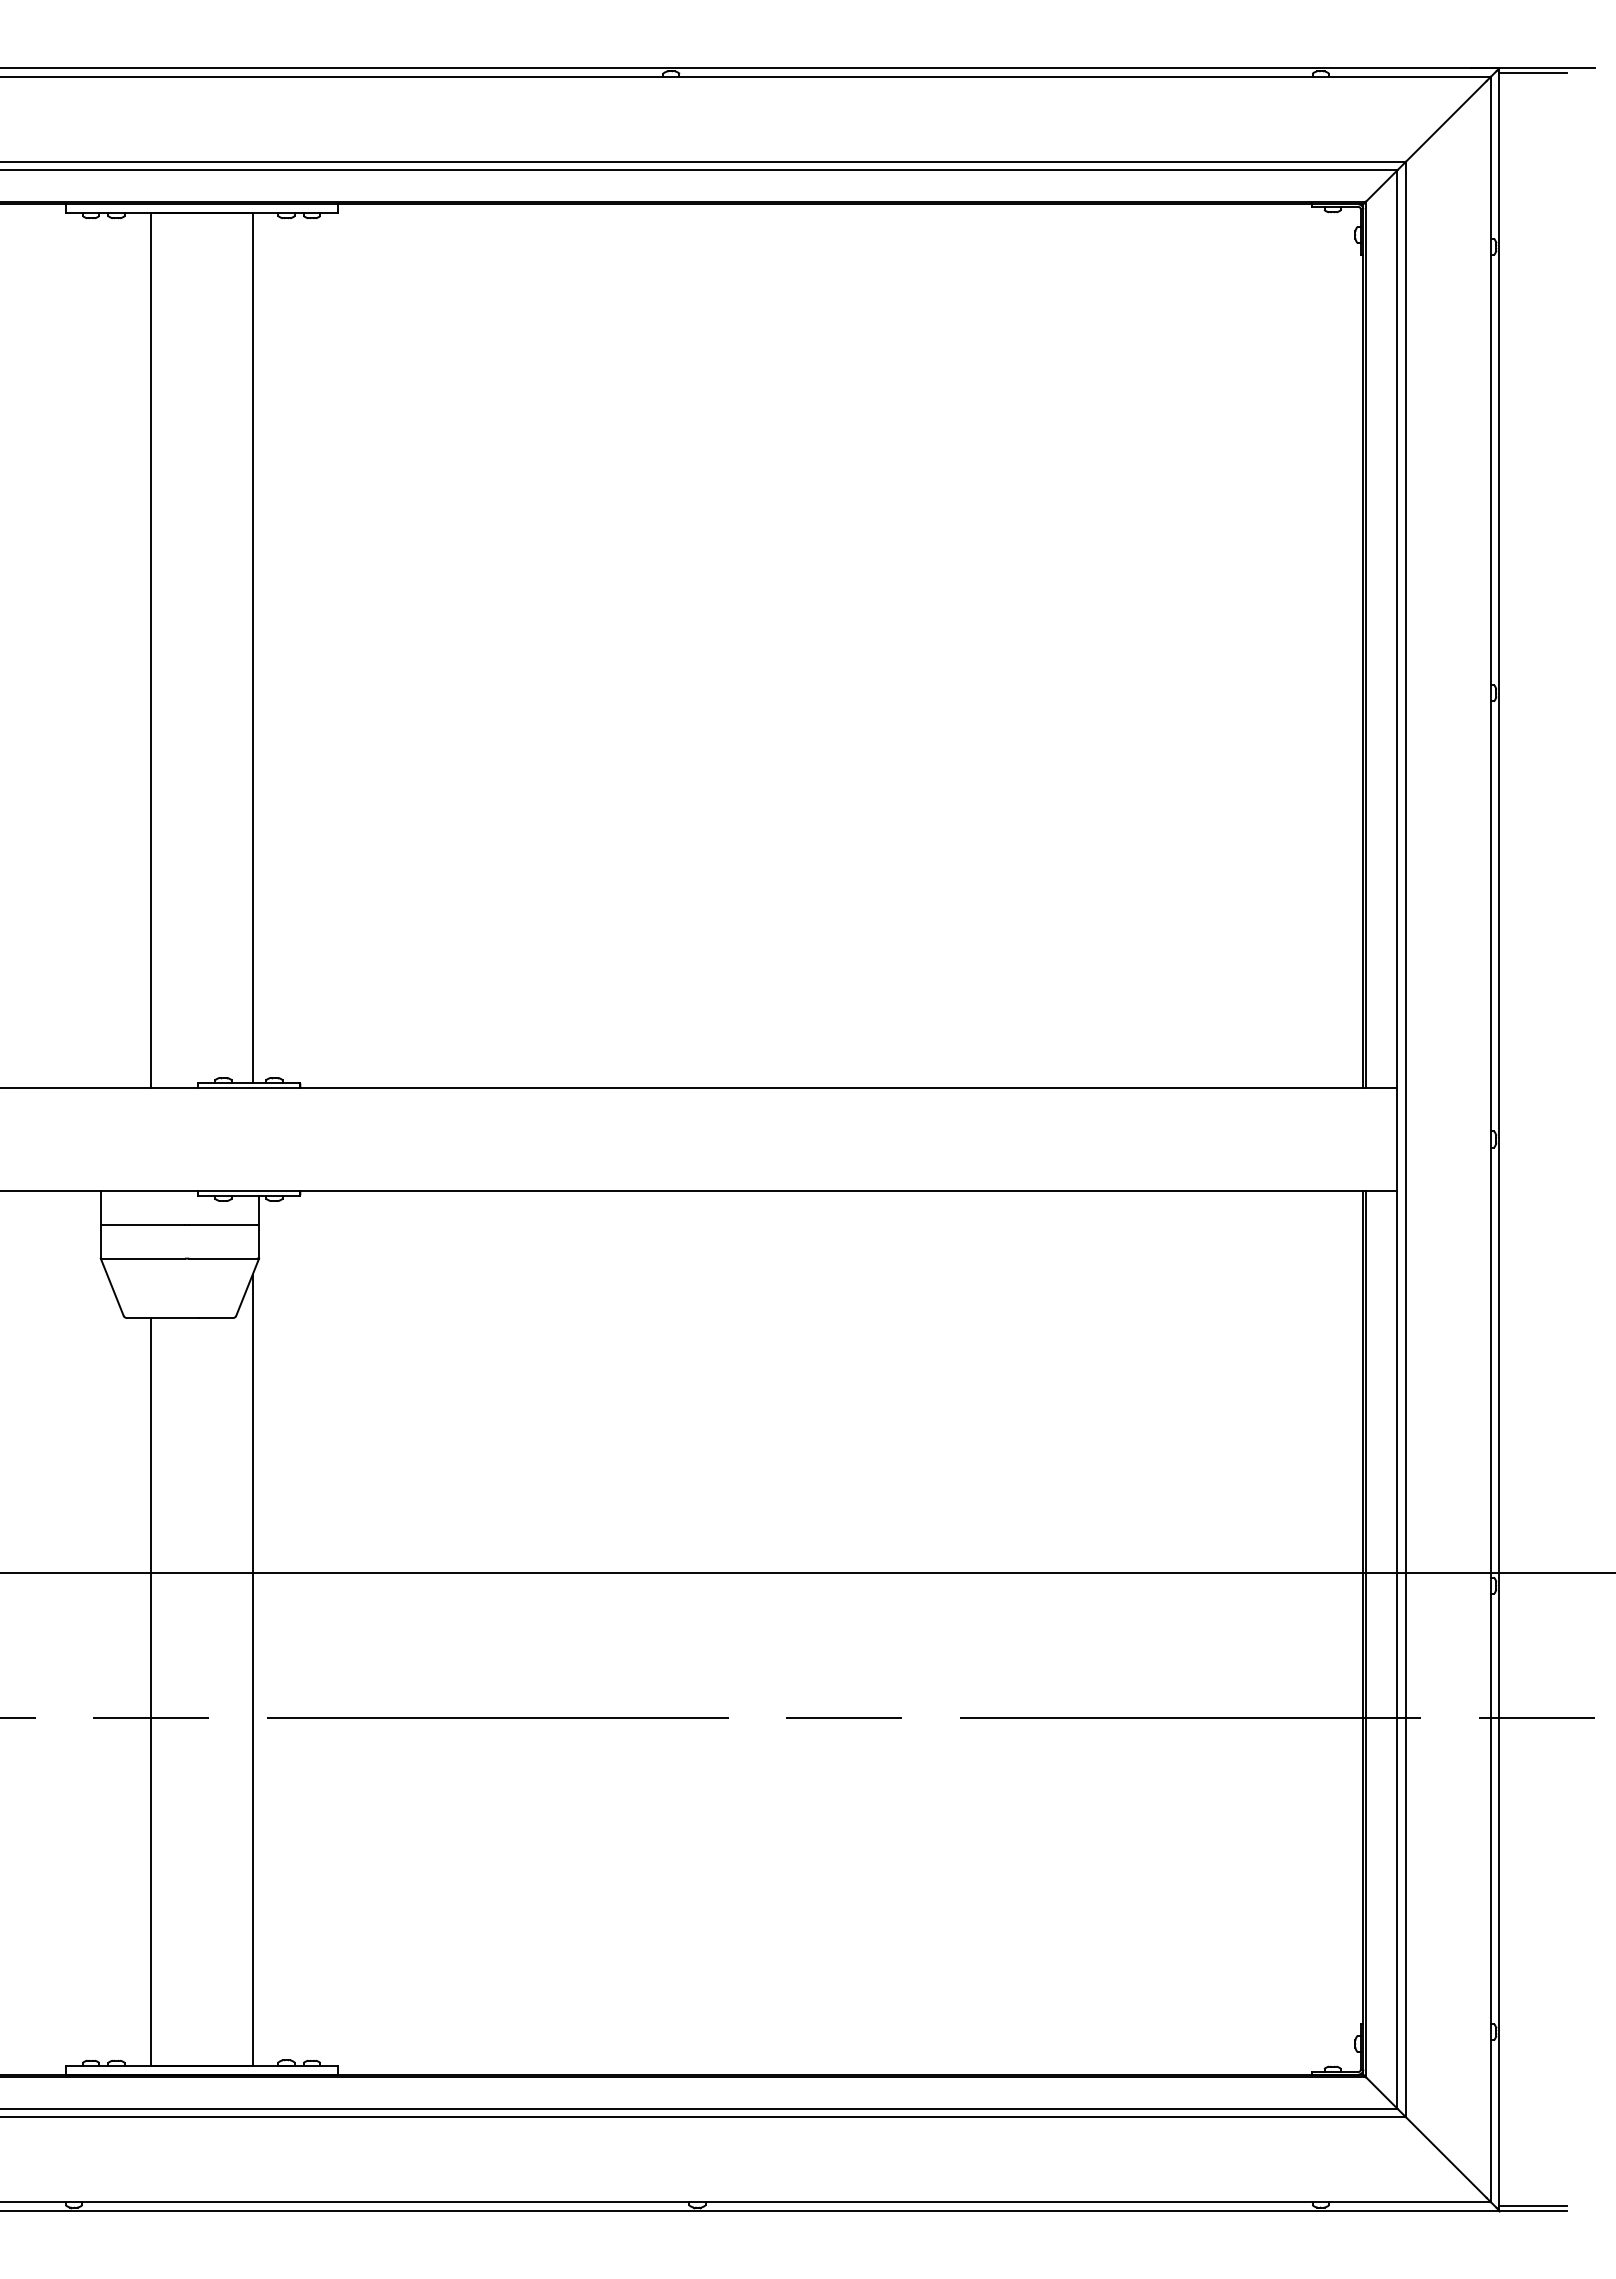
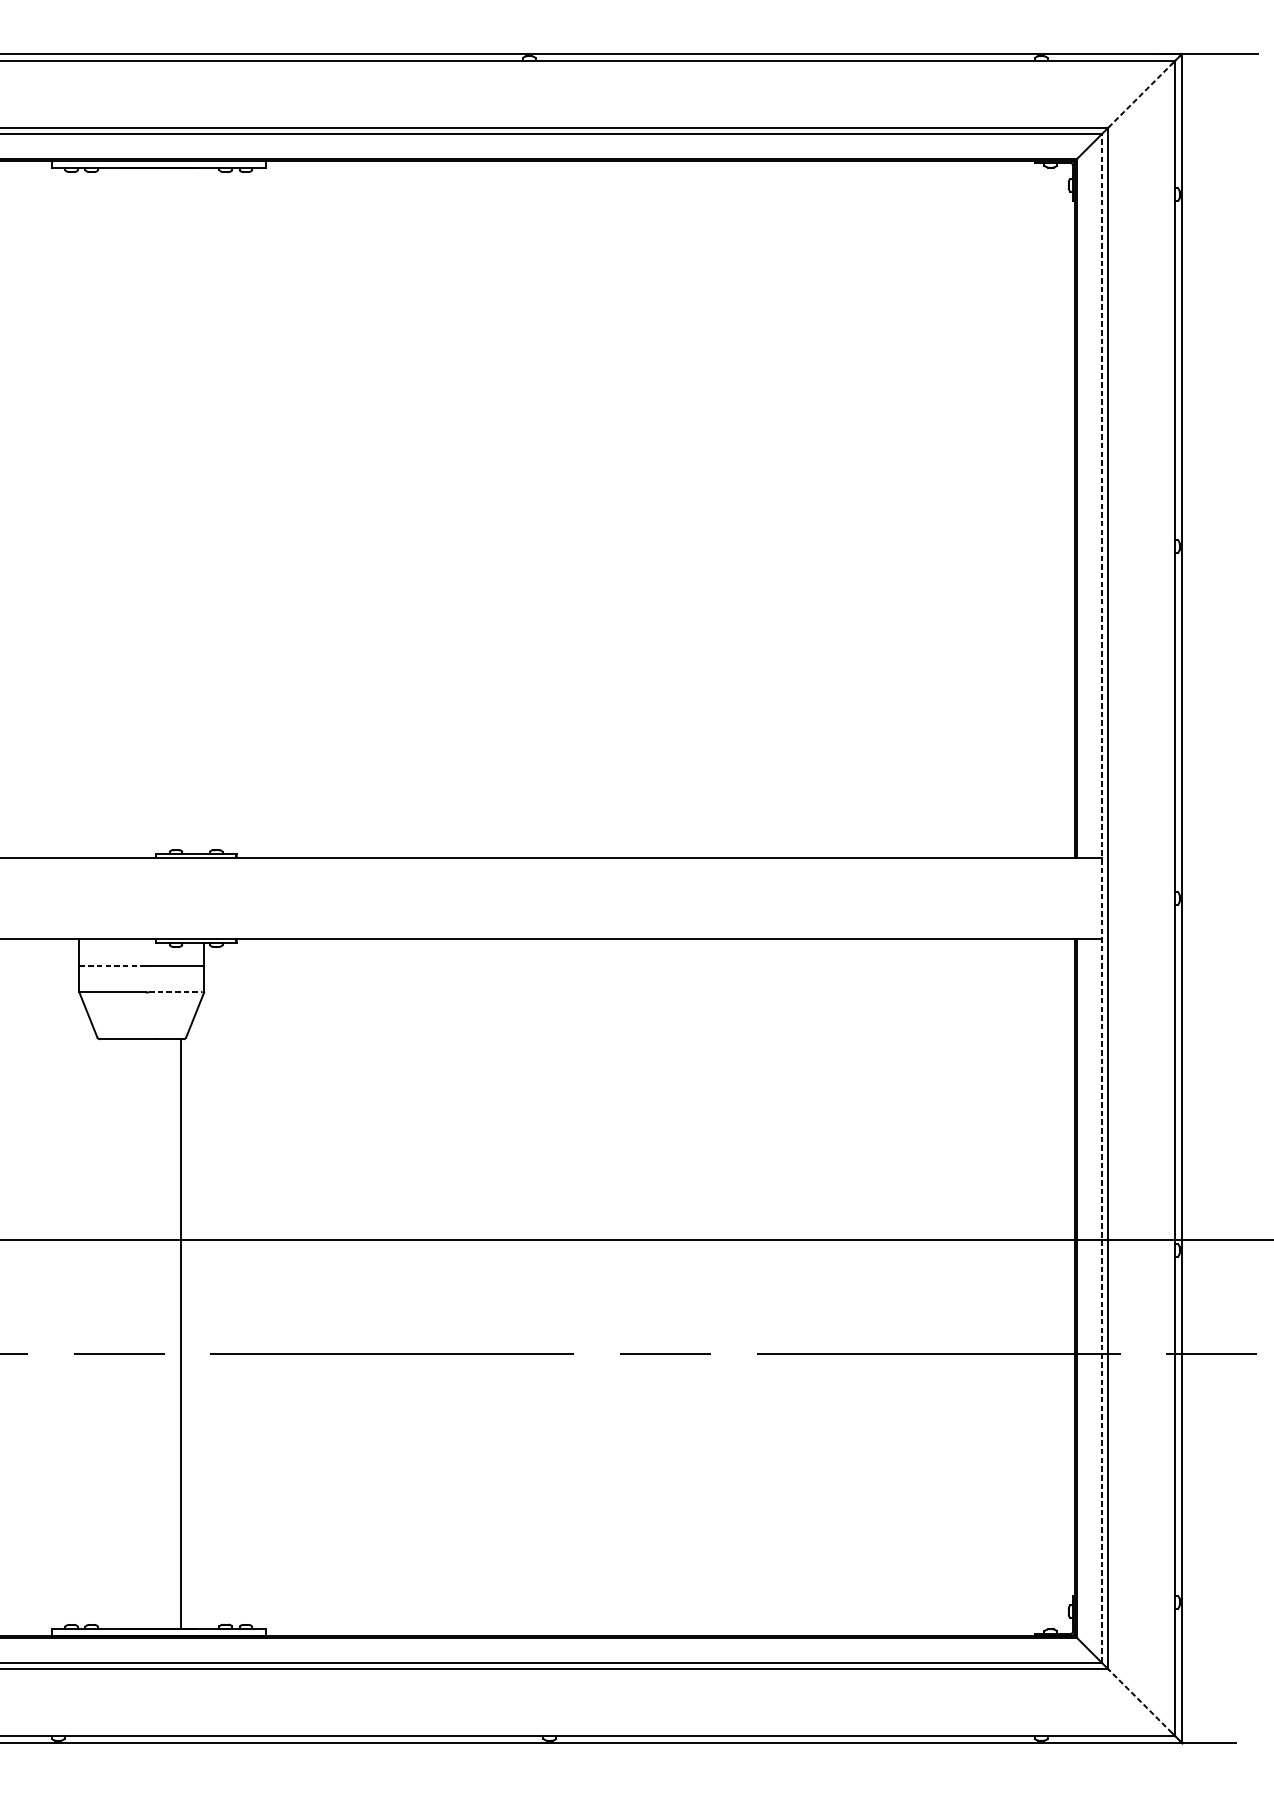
line: (1533, 73) -> (1209, 57), removed
line: (1446, 121) -> (1140, 95), solid -> dashed
line: (252, 647) -> (198, 510), removed
line: (150, 650) -> (118, 512), removed
line: (1397, 1139) -> (1101, 898), solid -> dashed
line: (142, 1224) -> (112, 965), solid -> dashed
line: (223, 1258) -> (176, 992), solid -> dashed
line: (252, 1670) -> (198, 1317), removed
line: (150, 1692) -> (180, 1334), moved
line: (1445, 2157) -> (1139, 1701), solid -> dashed
line: (1533, 2205) -> (1209, 1739), removed

